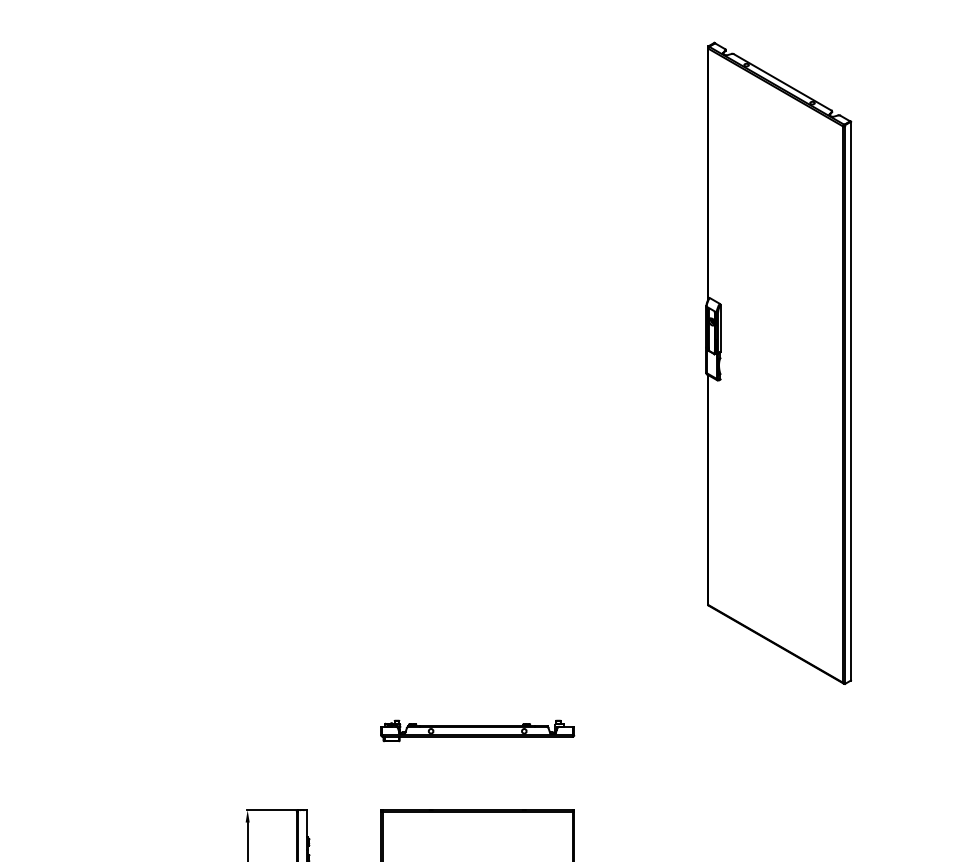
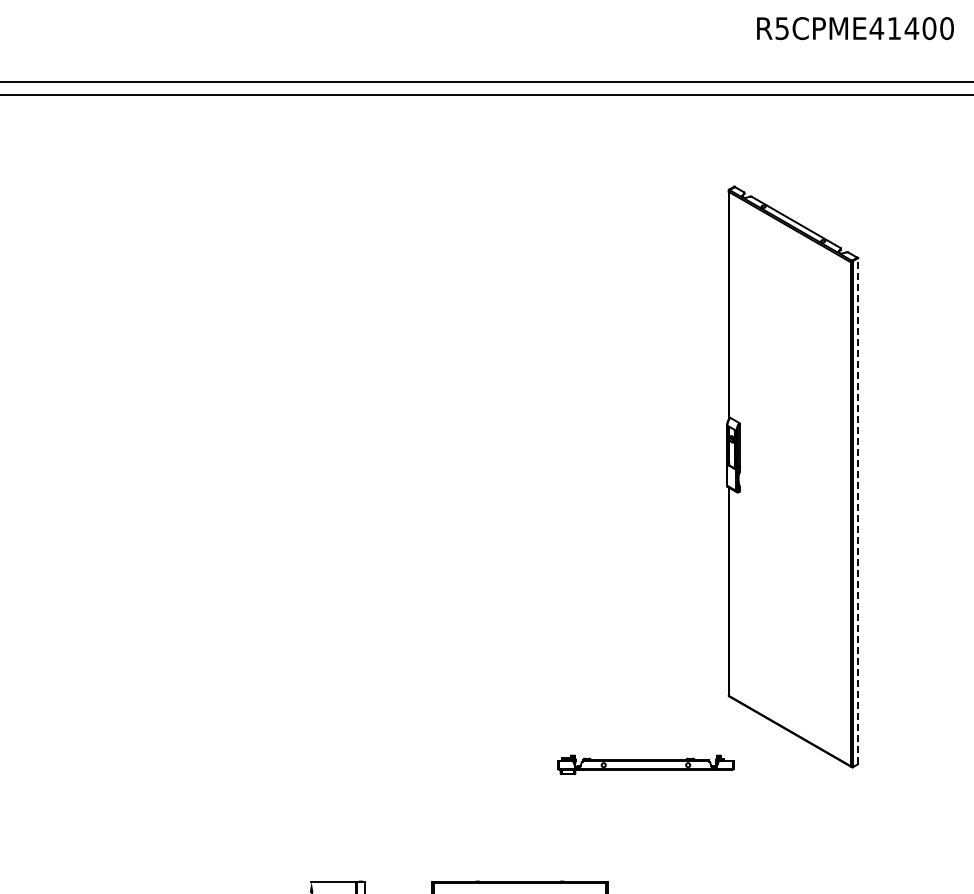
line: (851, 400) -> (858, 510), solid -> dashed
part: (477, 730) -> (645, 764), moved

